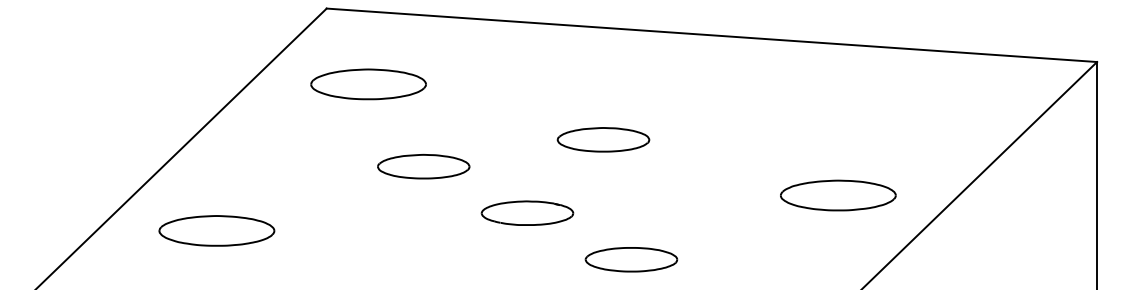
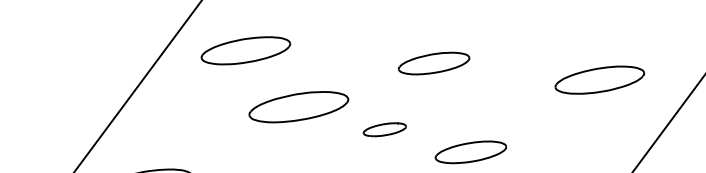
part: (423, 166) -> (298, 107), size x1.4
part: (838, 195) -> (599, 80), moved
part: (527, 212) -> (384, 129), size x0.6

